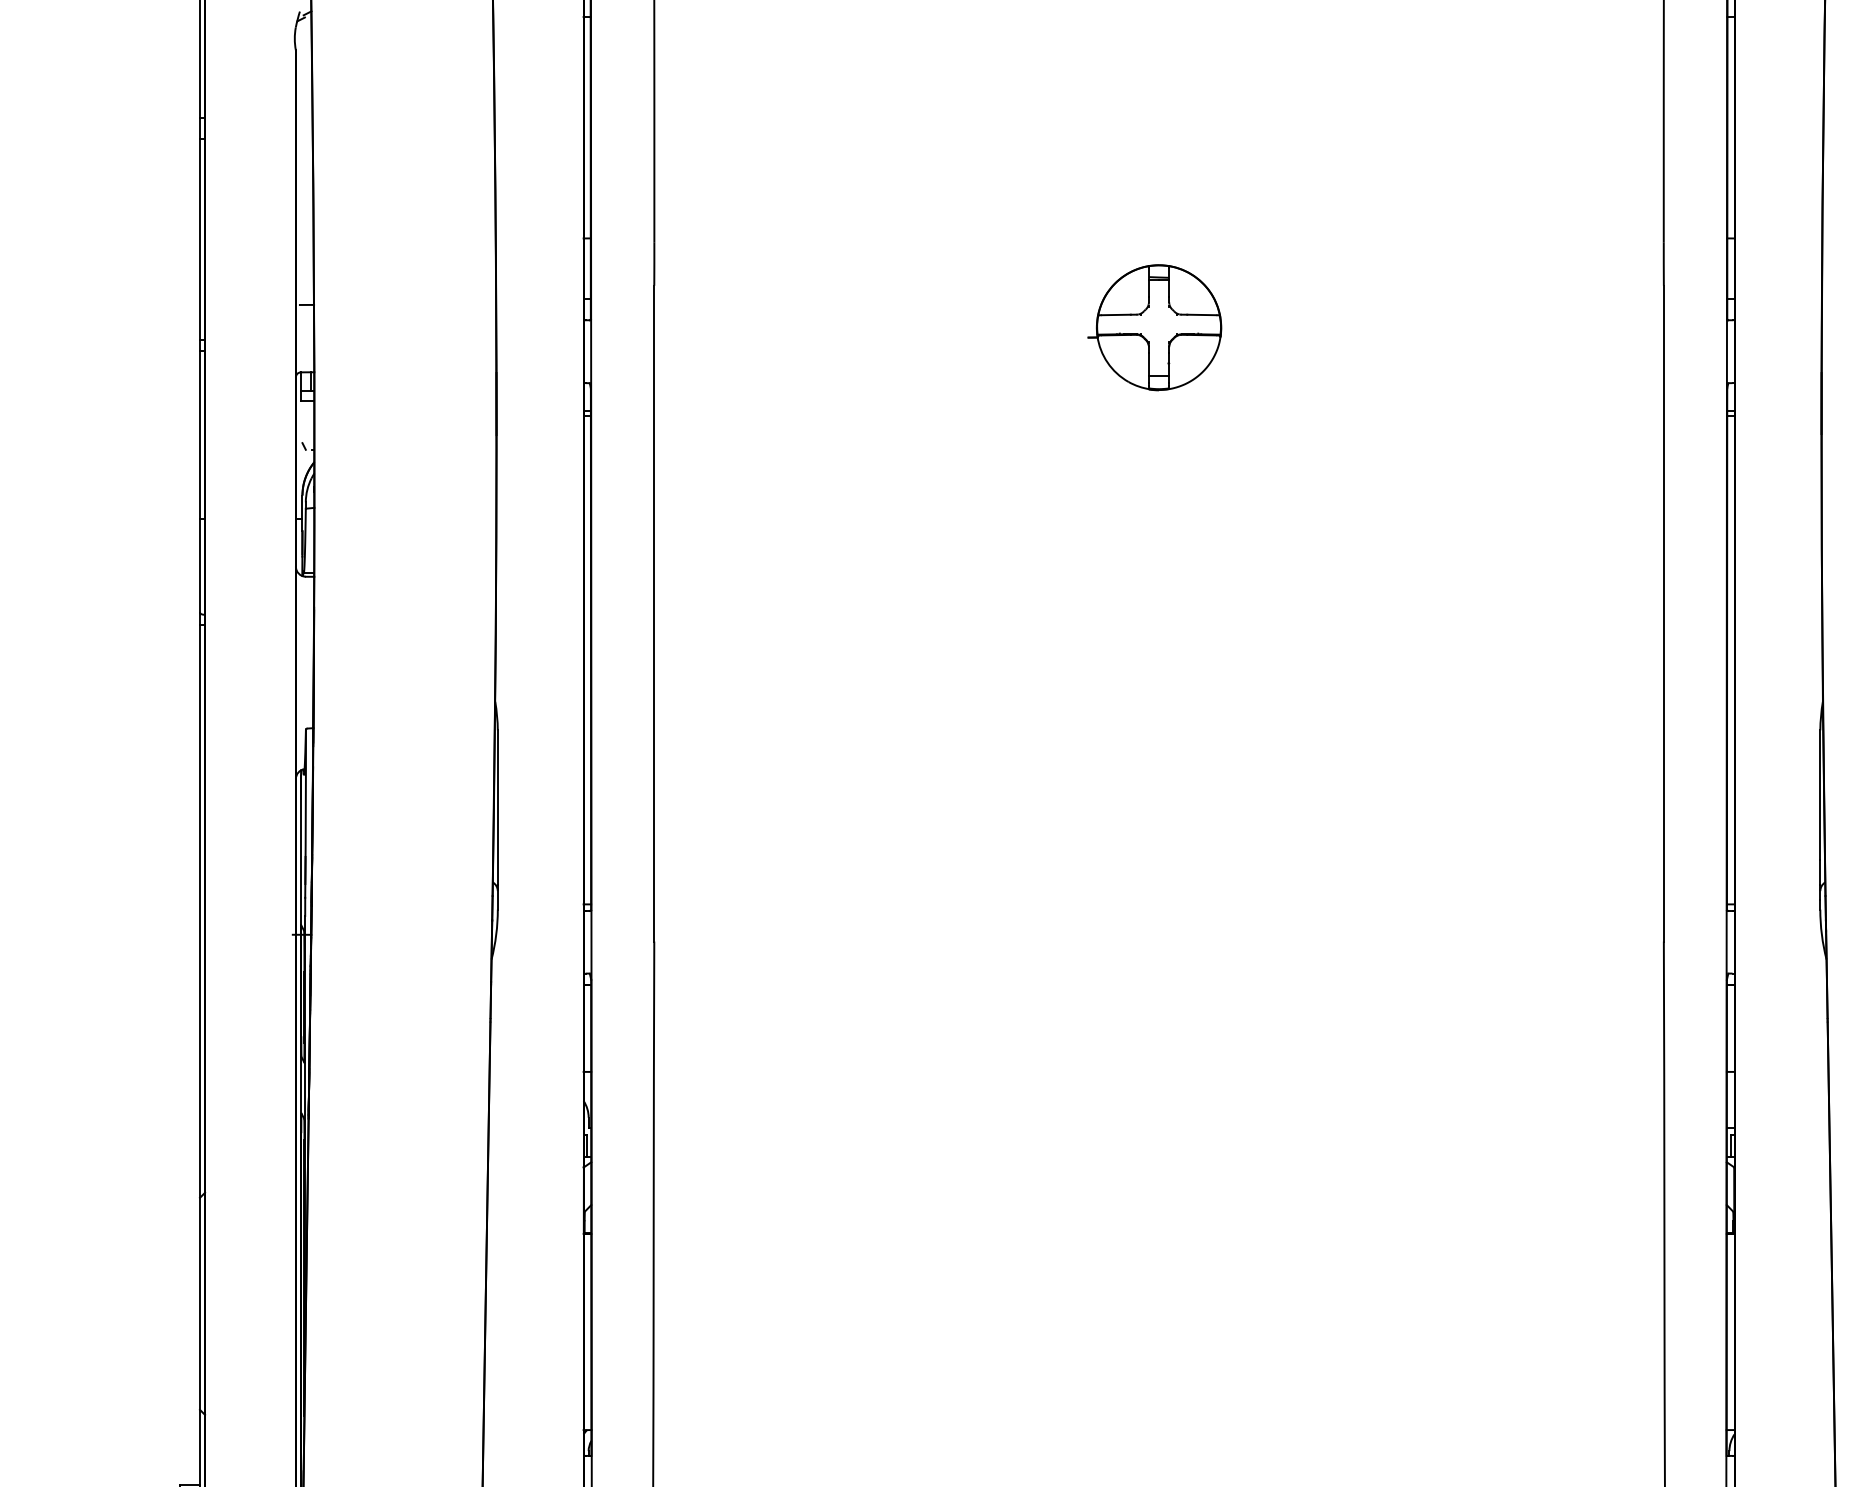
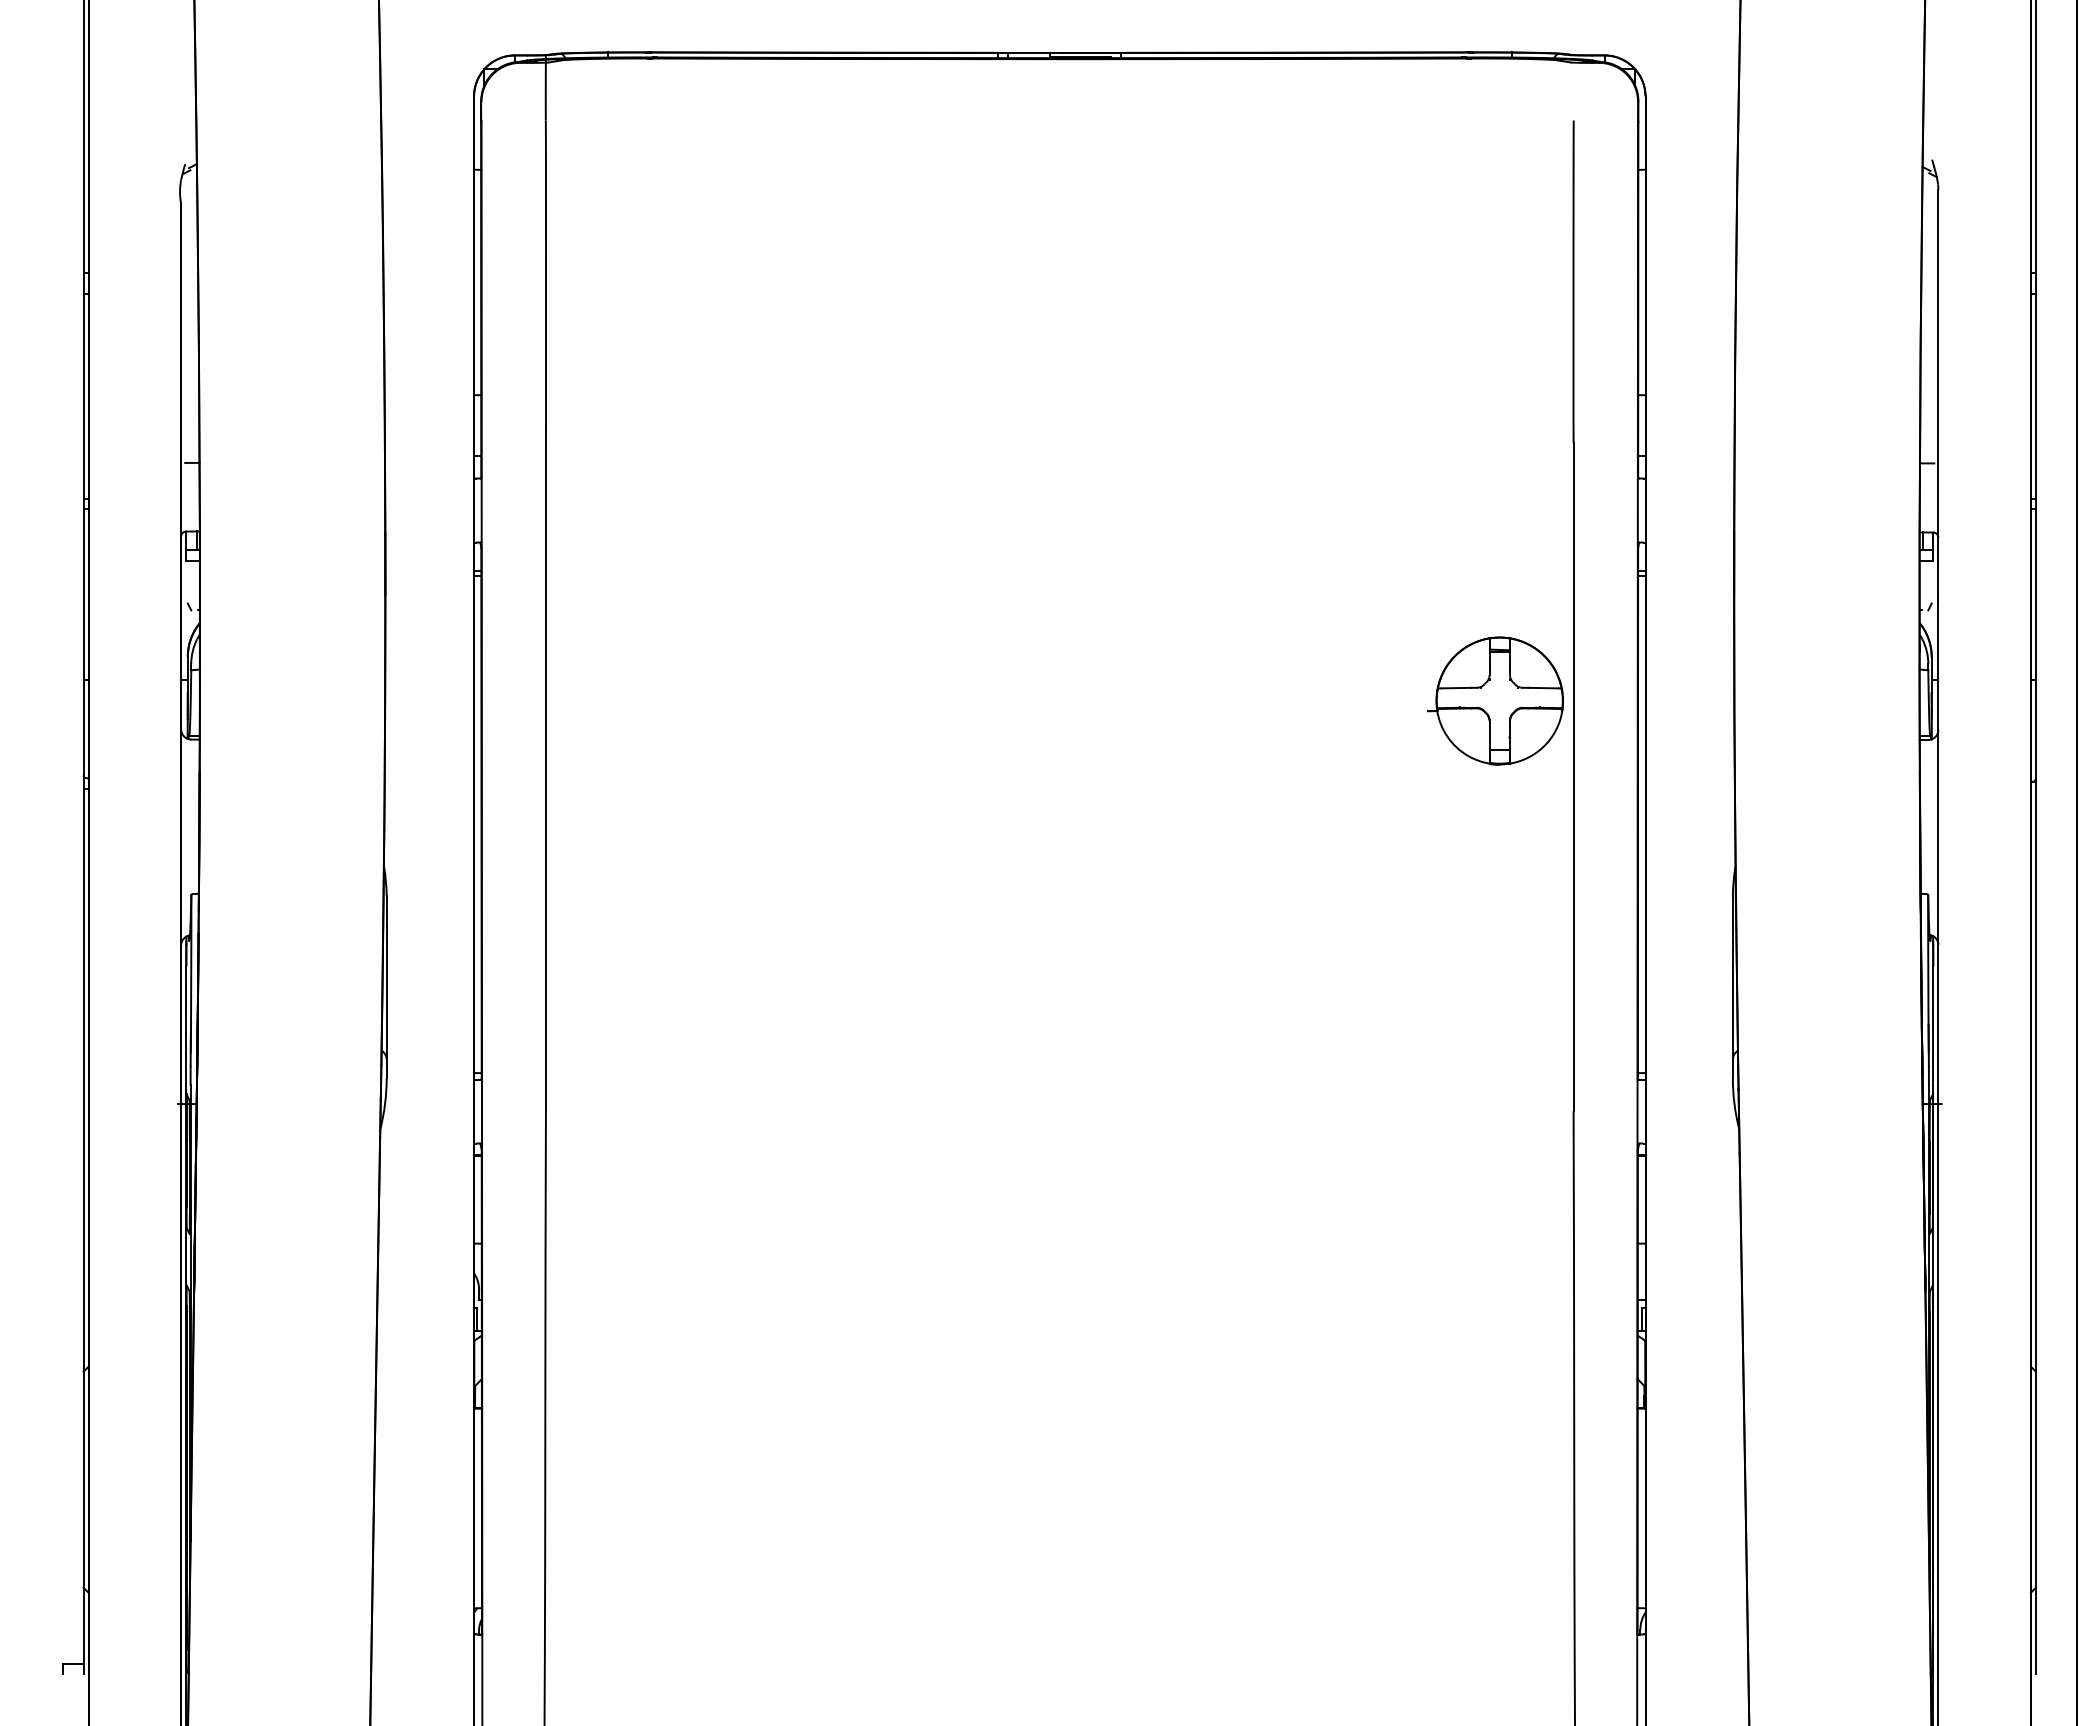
part: (1154, 327) -> (1495, 700), moved

